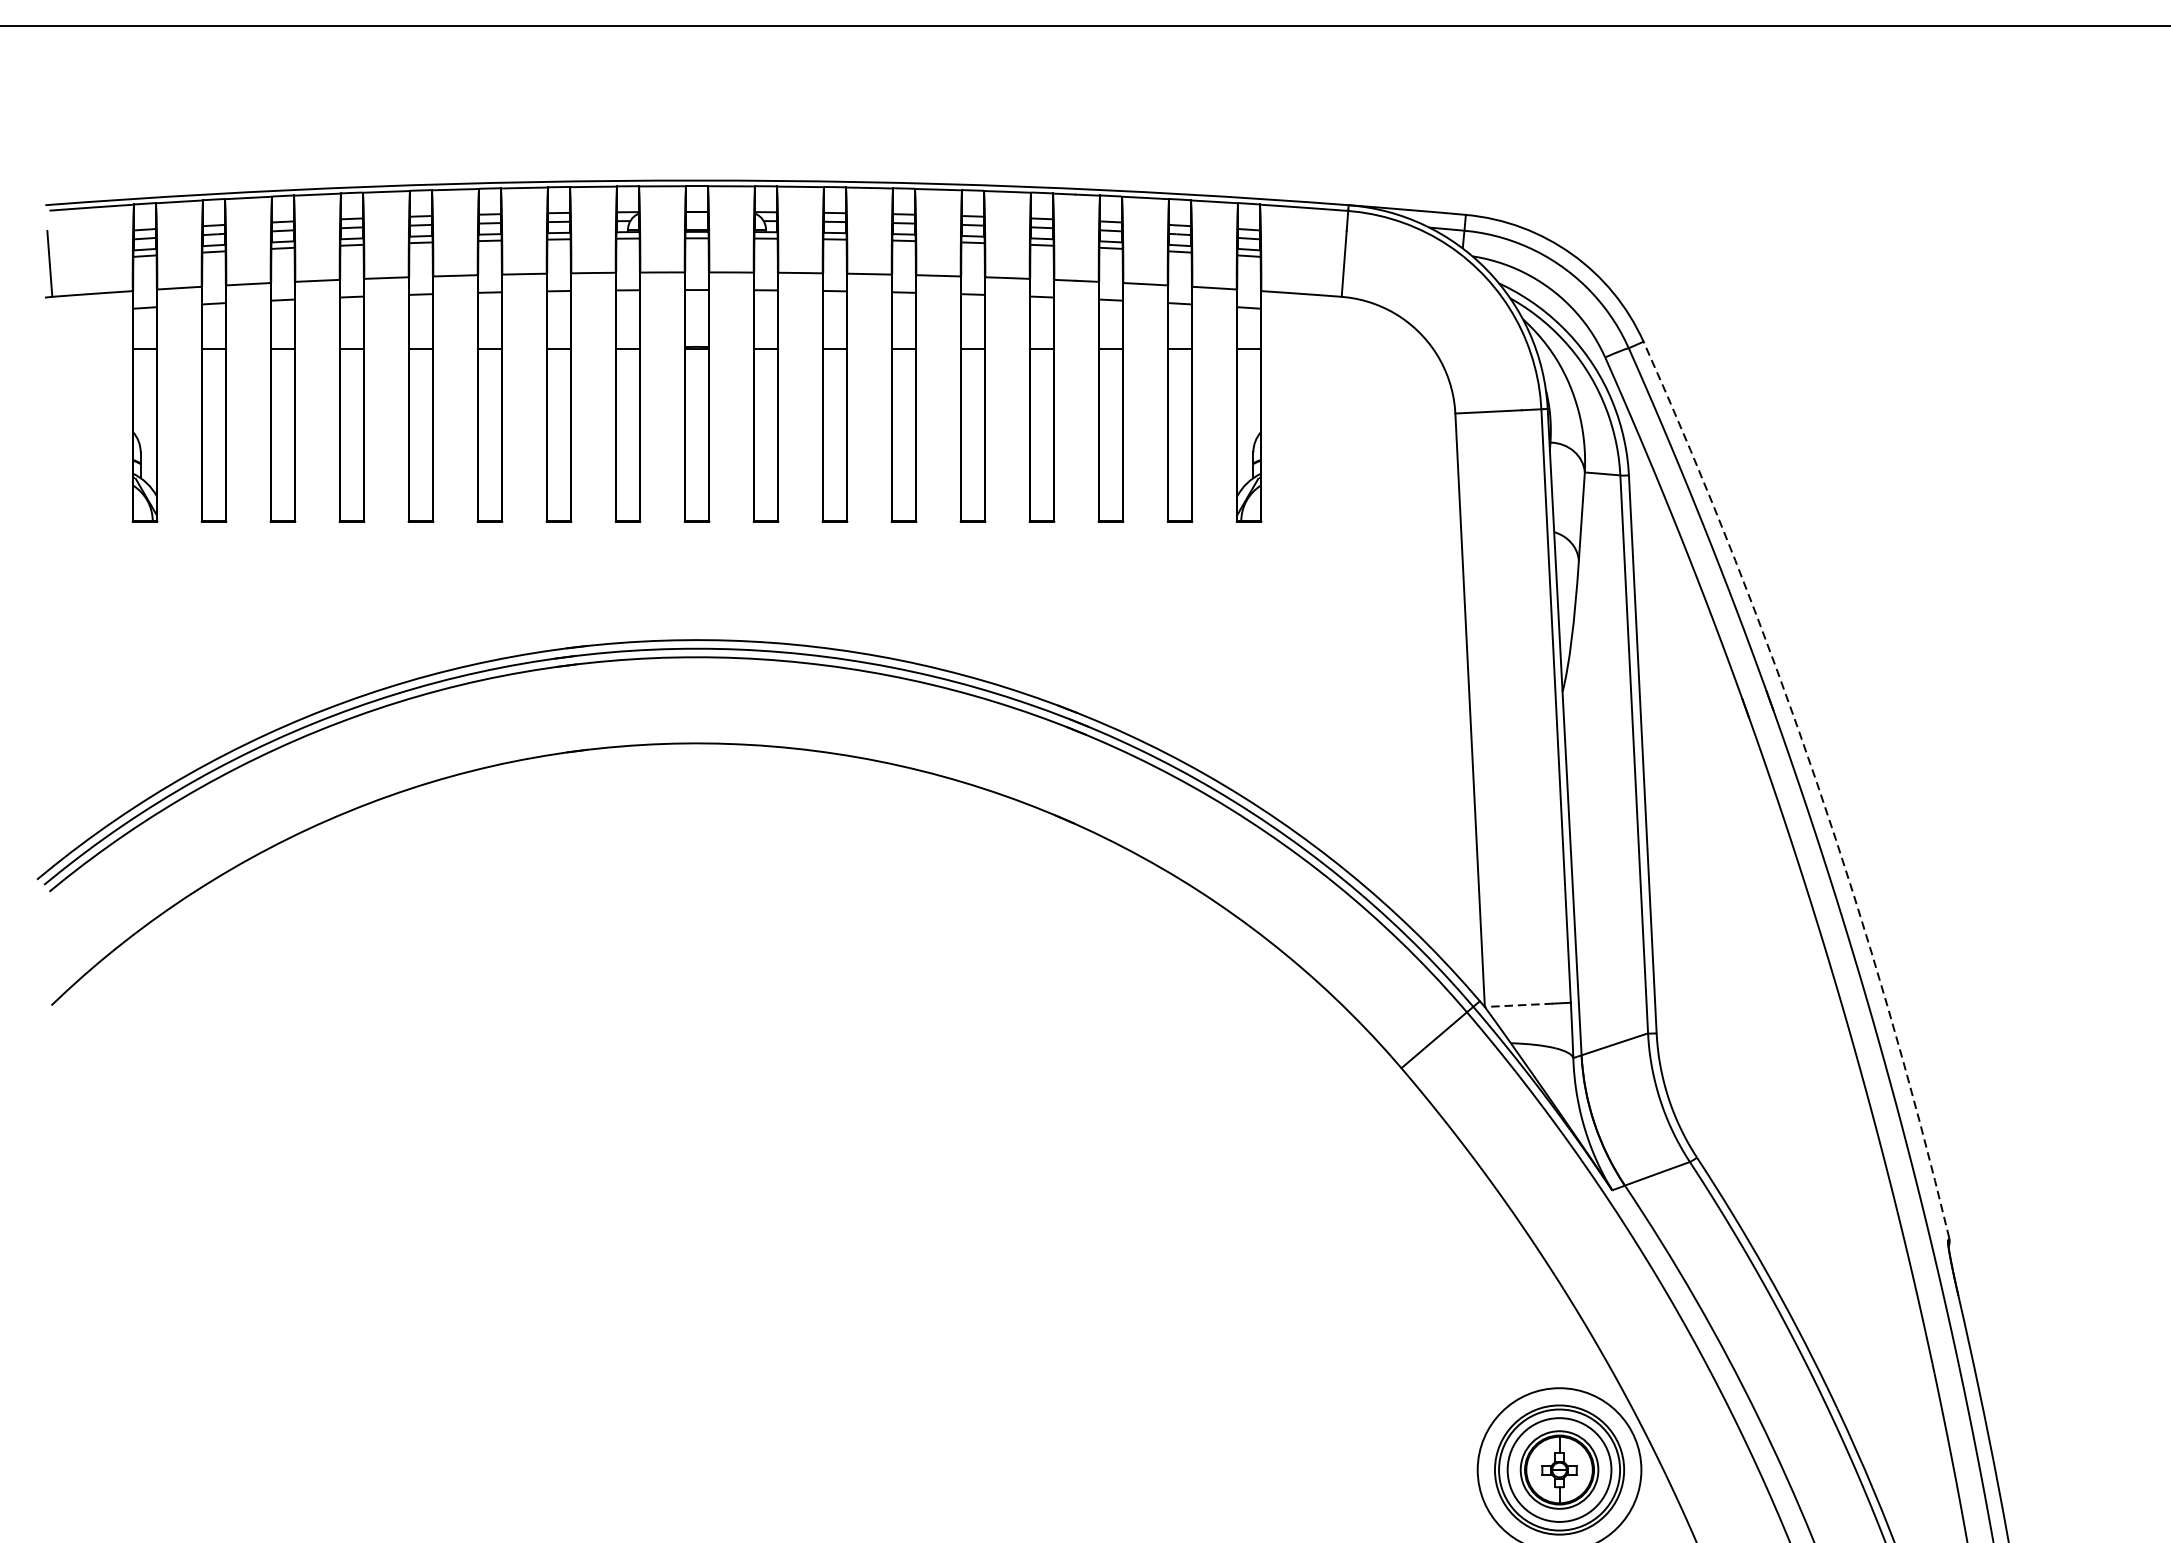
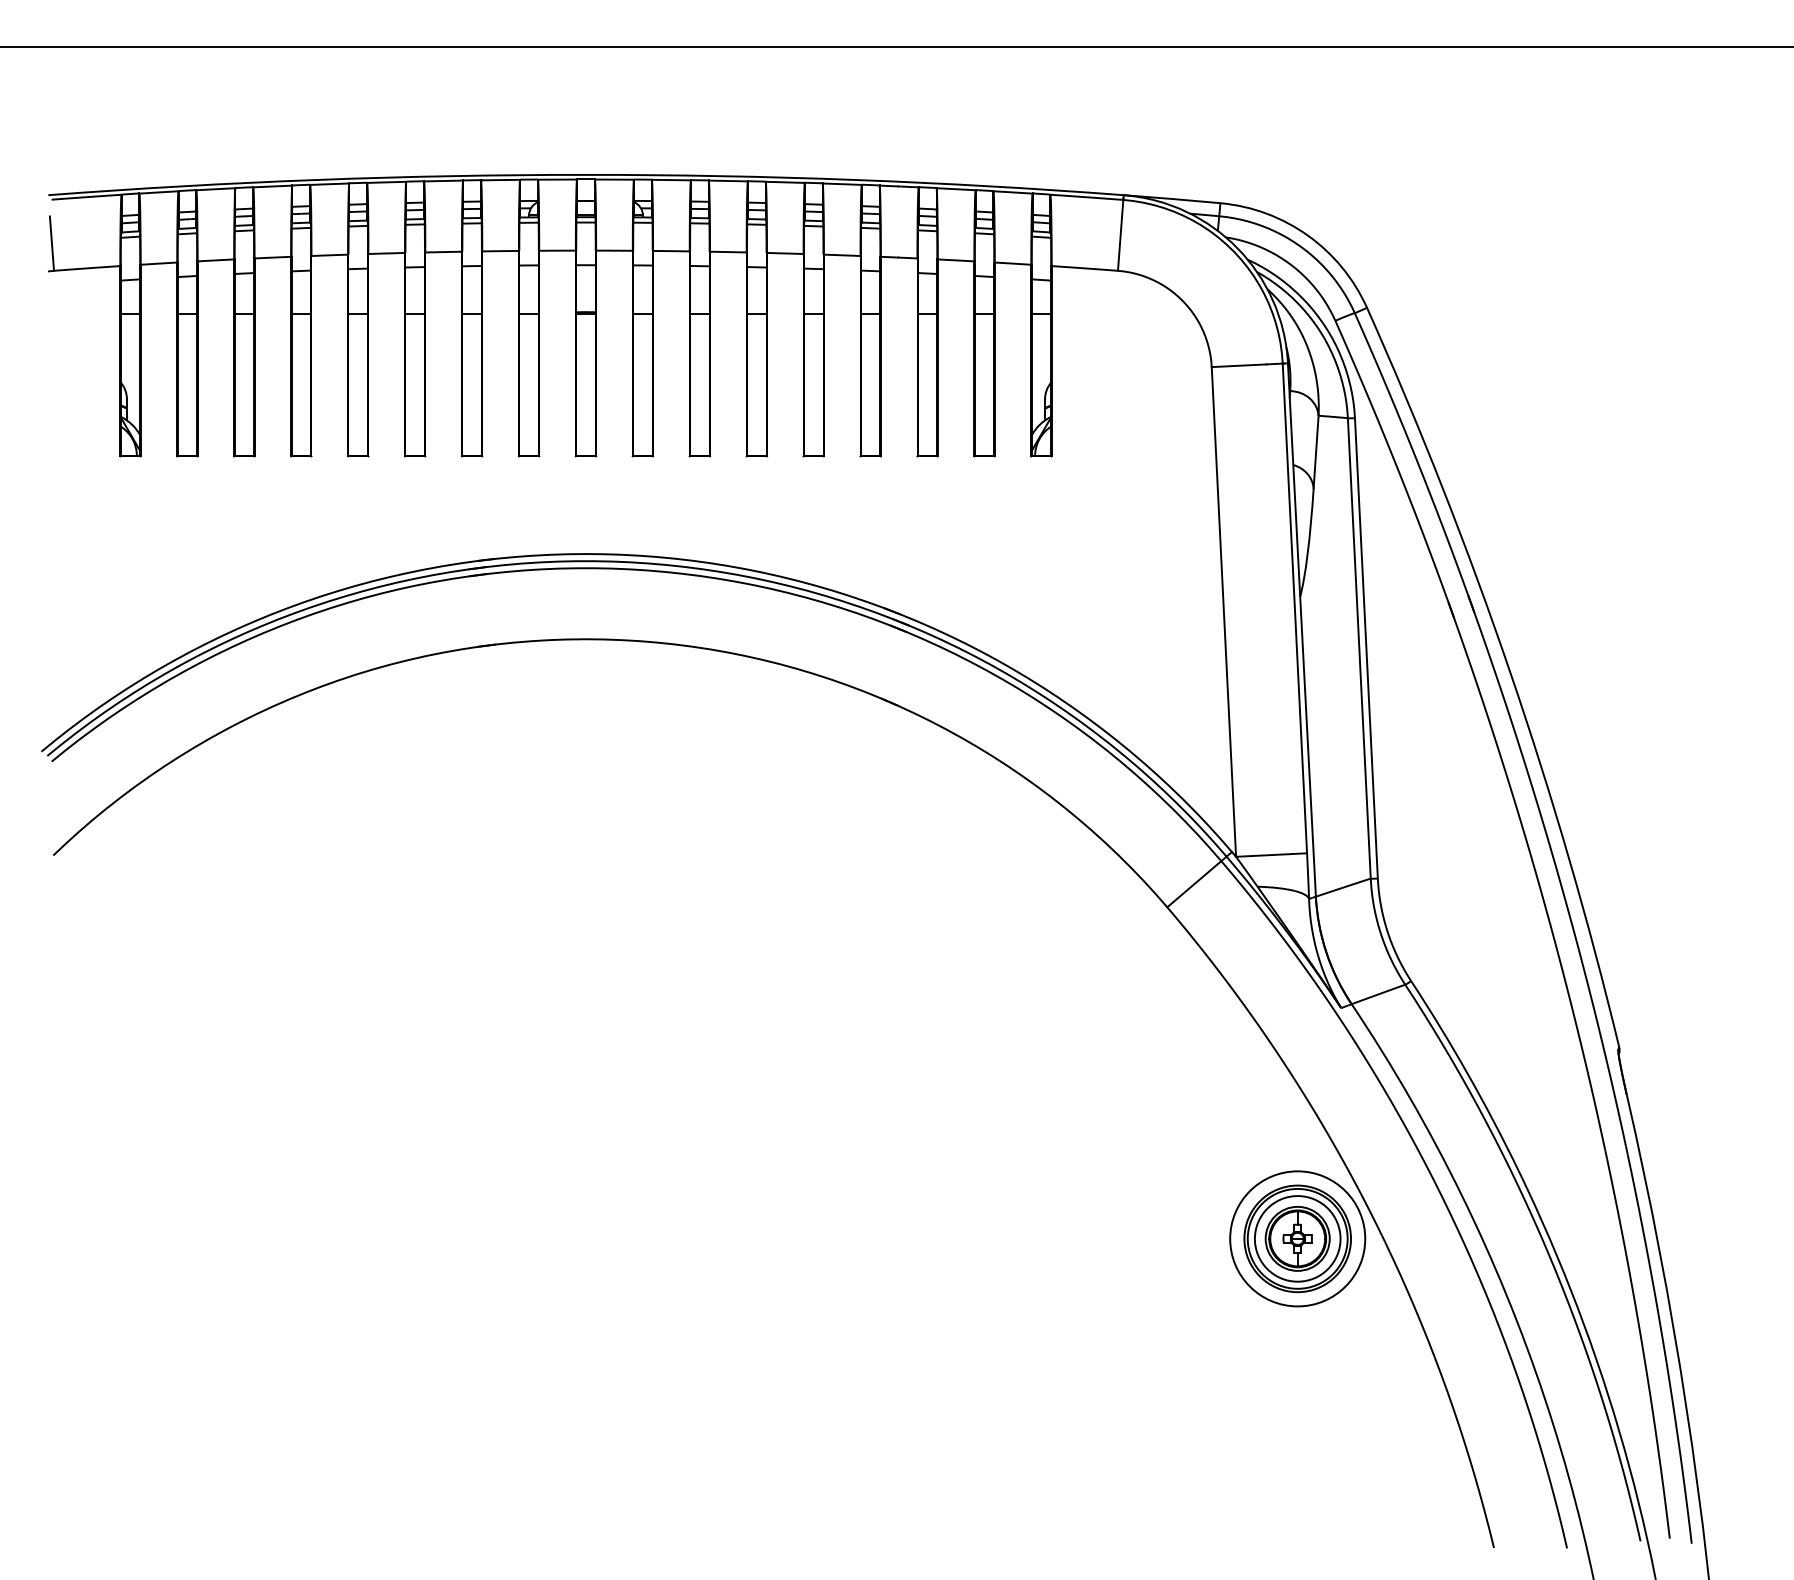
arc: (1817, 782) -> (1510, 671), dashed -> solid
line: (1518, 1005) -> (1263, 855), dashed -> solid

